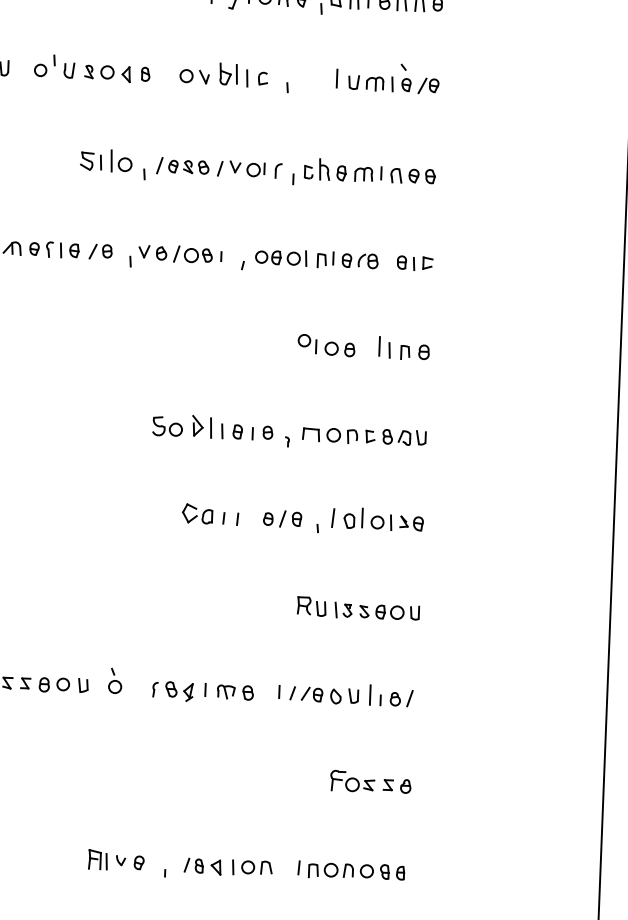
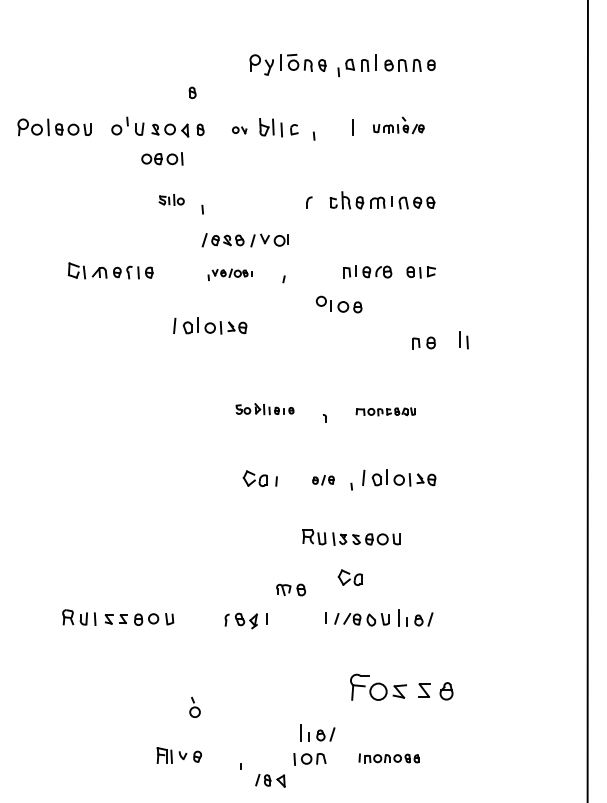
part: (137, 27) -> (192, 92), added
part: (194, 77) -> (239, 130), size x0.6
part: (393, 78) -> (398, 125), size x0.7
part: (105, 160) -> (171, 199), size x0.6
part: (209, 167) -> (244, 240), moved
line: (293, 178) -> (321, 208), removed
part: (99, 251) -> (169, 272), removed
part: (176, 256) -> (230, 274), size x0.6
part: (281, 257) -> (162, 158), moved
part: (148, 319) -> (210, 325), added
part: (325, 345) -> (338, 304), moved
part: (384, 347) -> (463, 340), moved
part: (212, 426) -> (264, 408), size x0.6
part: (363, 435) -> (385, 411), size x0.6
line: (237, 518) -> (287, 481), removed
part: (282, 519) -> (323, 480), size x0.7
part: (358, 608) -> (351, 537), moved
part: (310, 642) -> (349, 577), added
part: (114, 679) -> (194, 706), moved
part: (235, 691) -> (291, 589), moved
part: (370, 781) -> (401, 686), size x1.6
part: (263, 834) -> (317, 732), added
part: (115, 860) -> (178, 755), moved
part: (202, 866) -> (270, 780), moved
part: (350, 870) -> (388, 758), size x0.7

